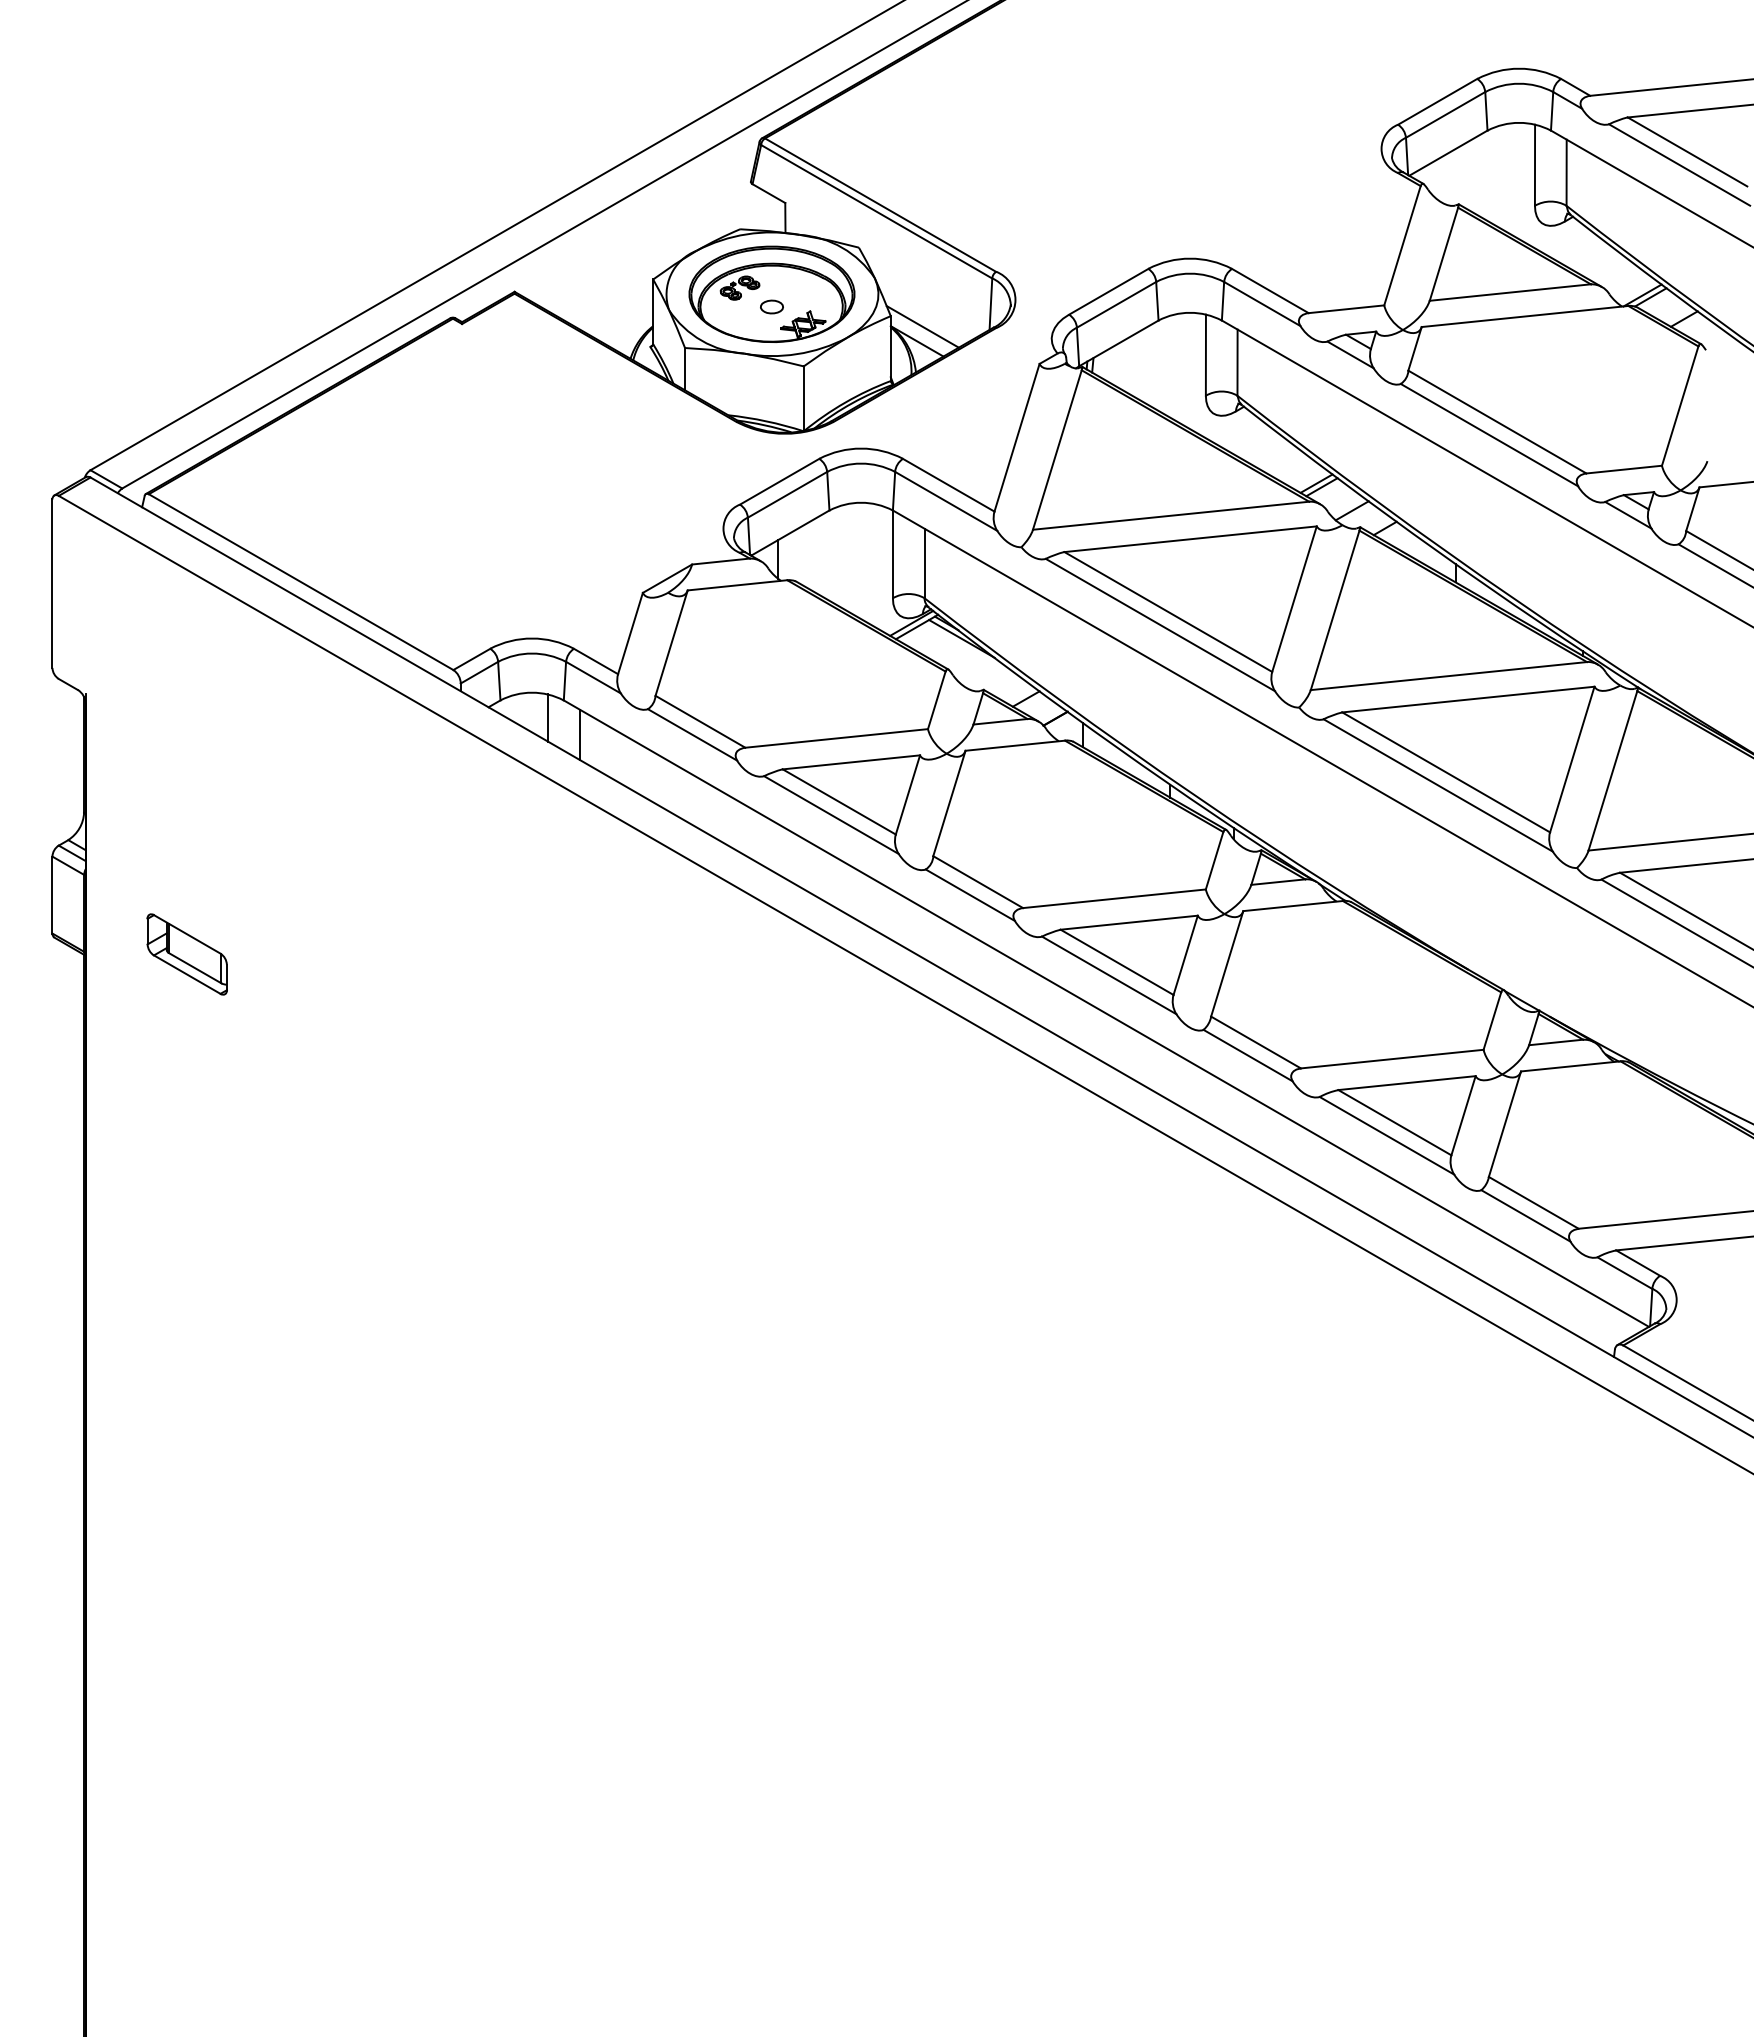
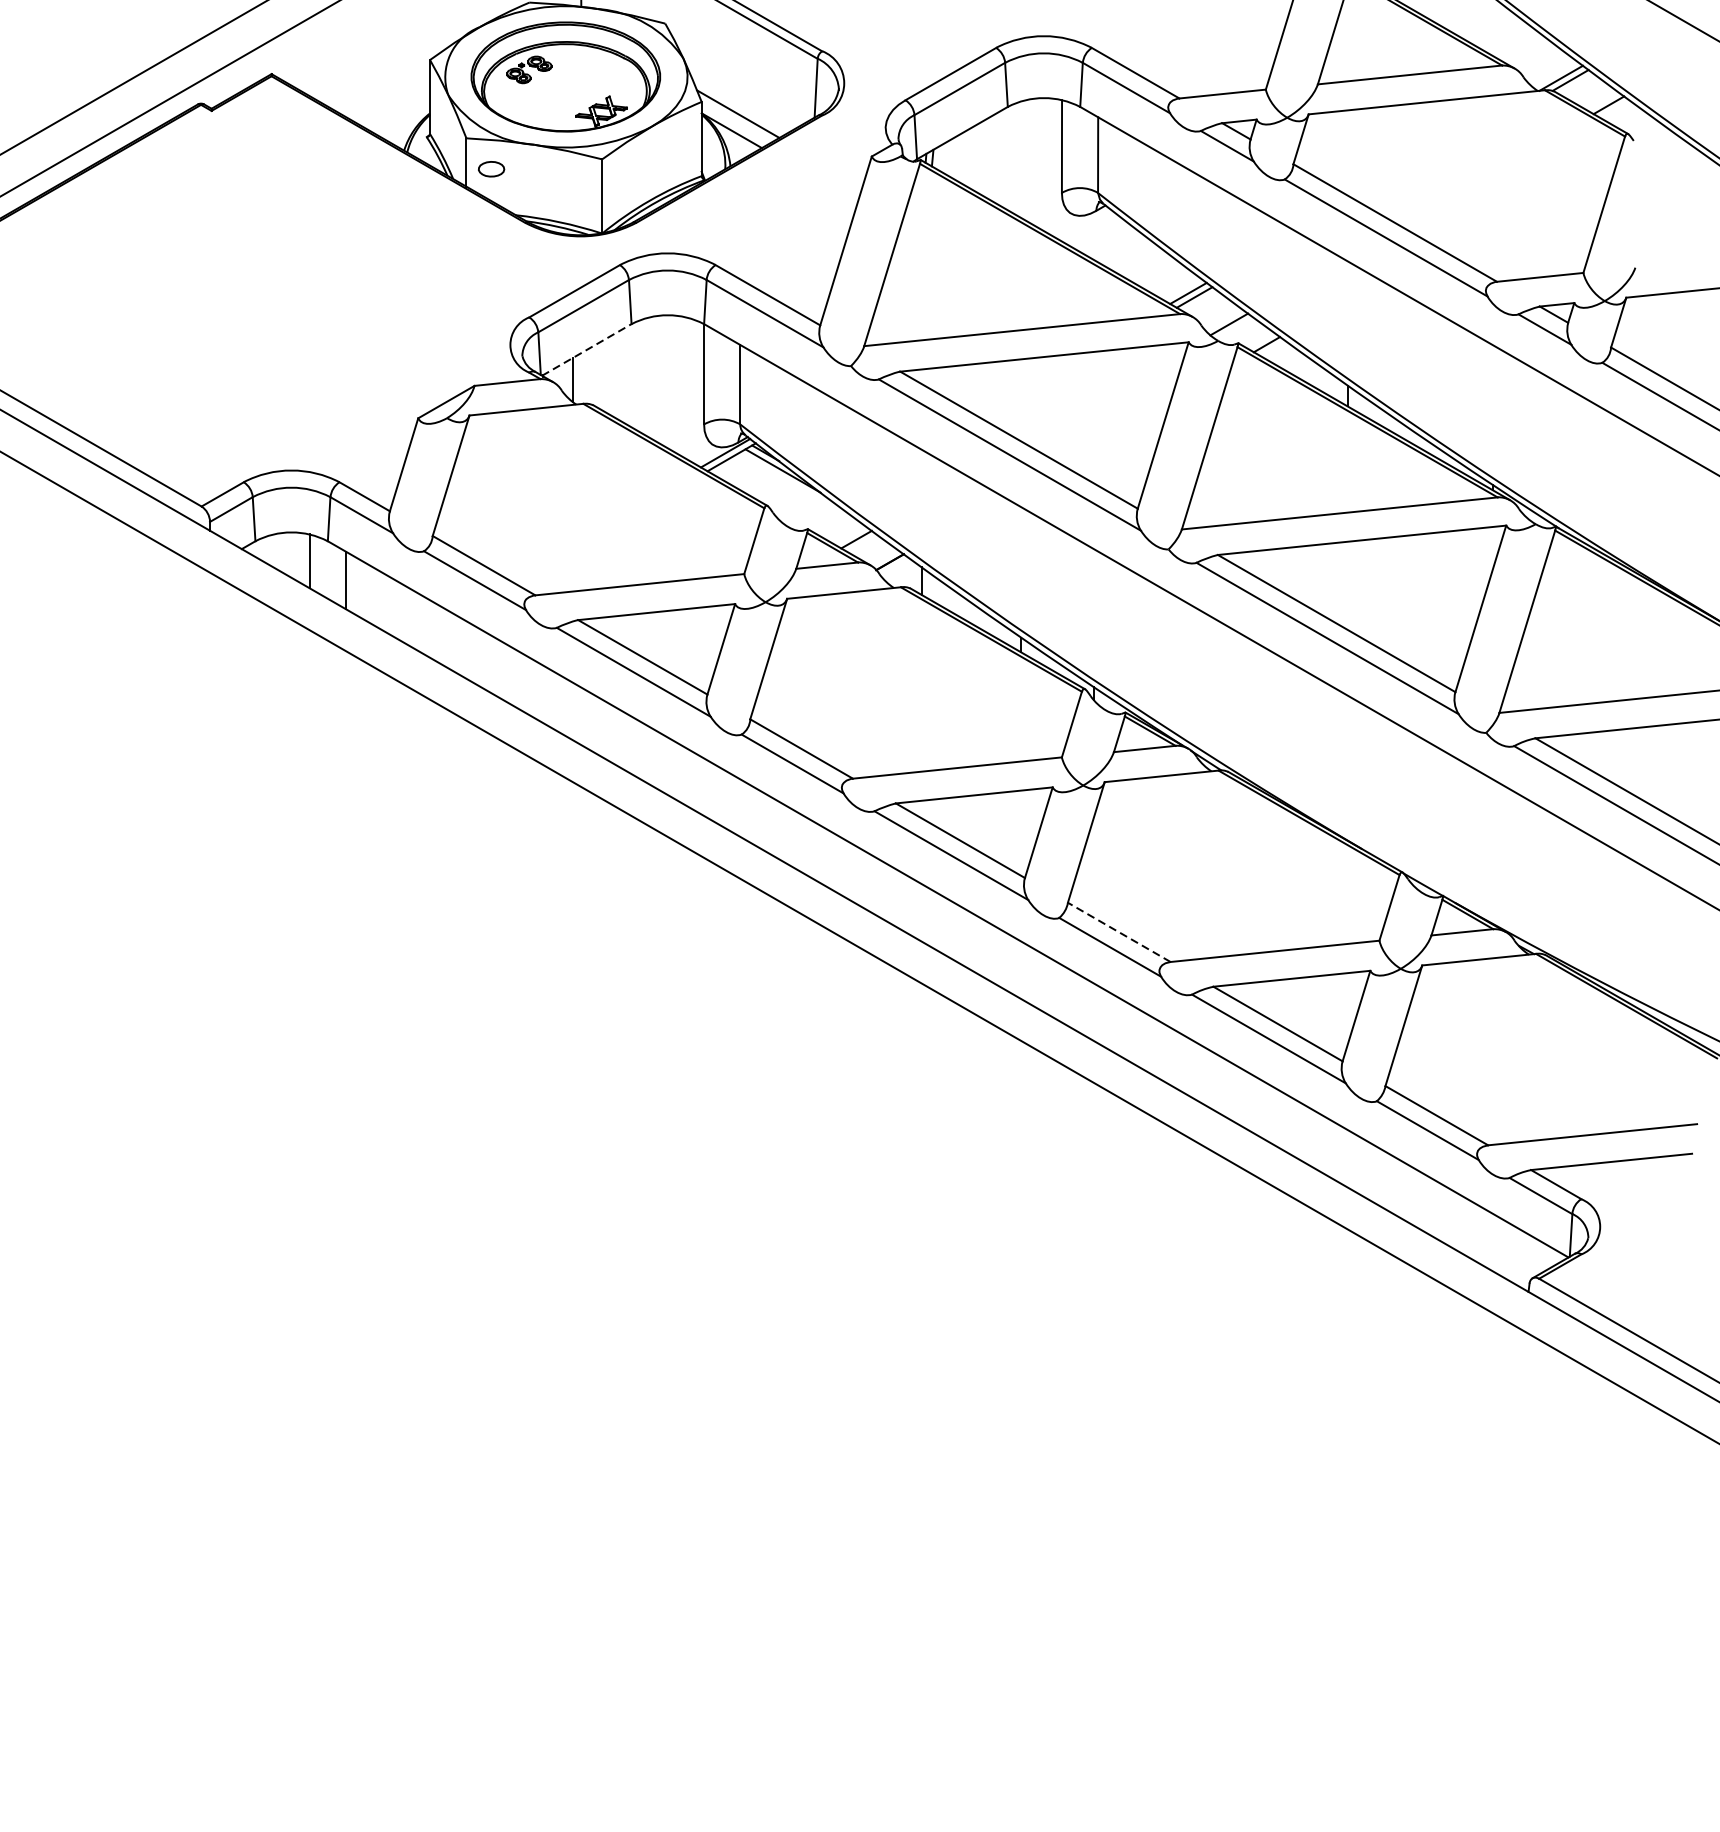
part: (771, 306) -> (490, 168), moved
line: (790, 532) -> (587, 349), solid -> dashed
line: (1256, 1042) -> (1119, 932), solid -> dashed

